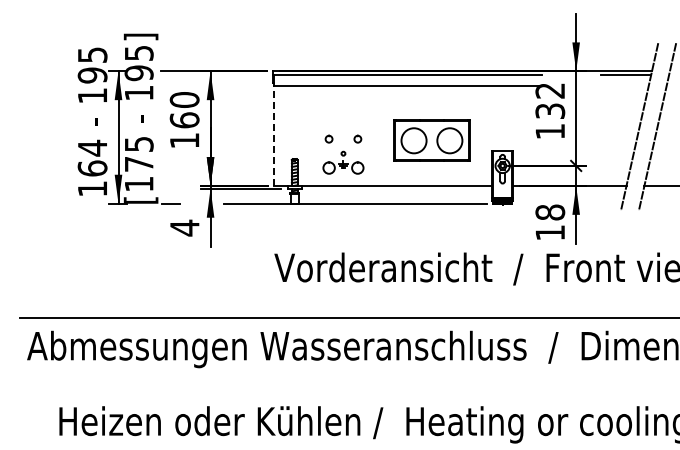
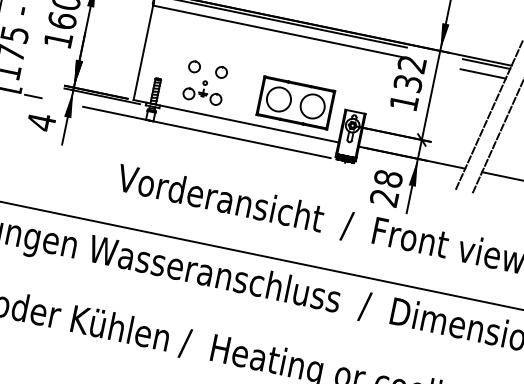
line: (624, 85) -> (482, 73), added
line: (274, 135) -> (143, 52), dashed -> solid
part: (328, 138) -> (194, 65), size x1.67
part: (357, 138) -> (221, 71), size x1.67
part: (431, 140) -> (295, 102), moved
text: (549, 232) -> (383, 197), 18 -> 28

